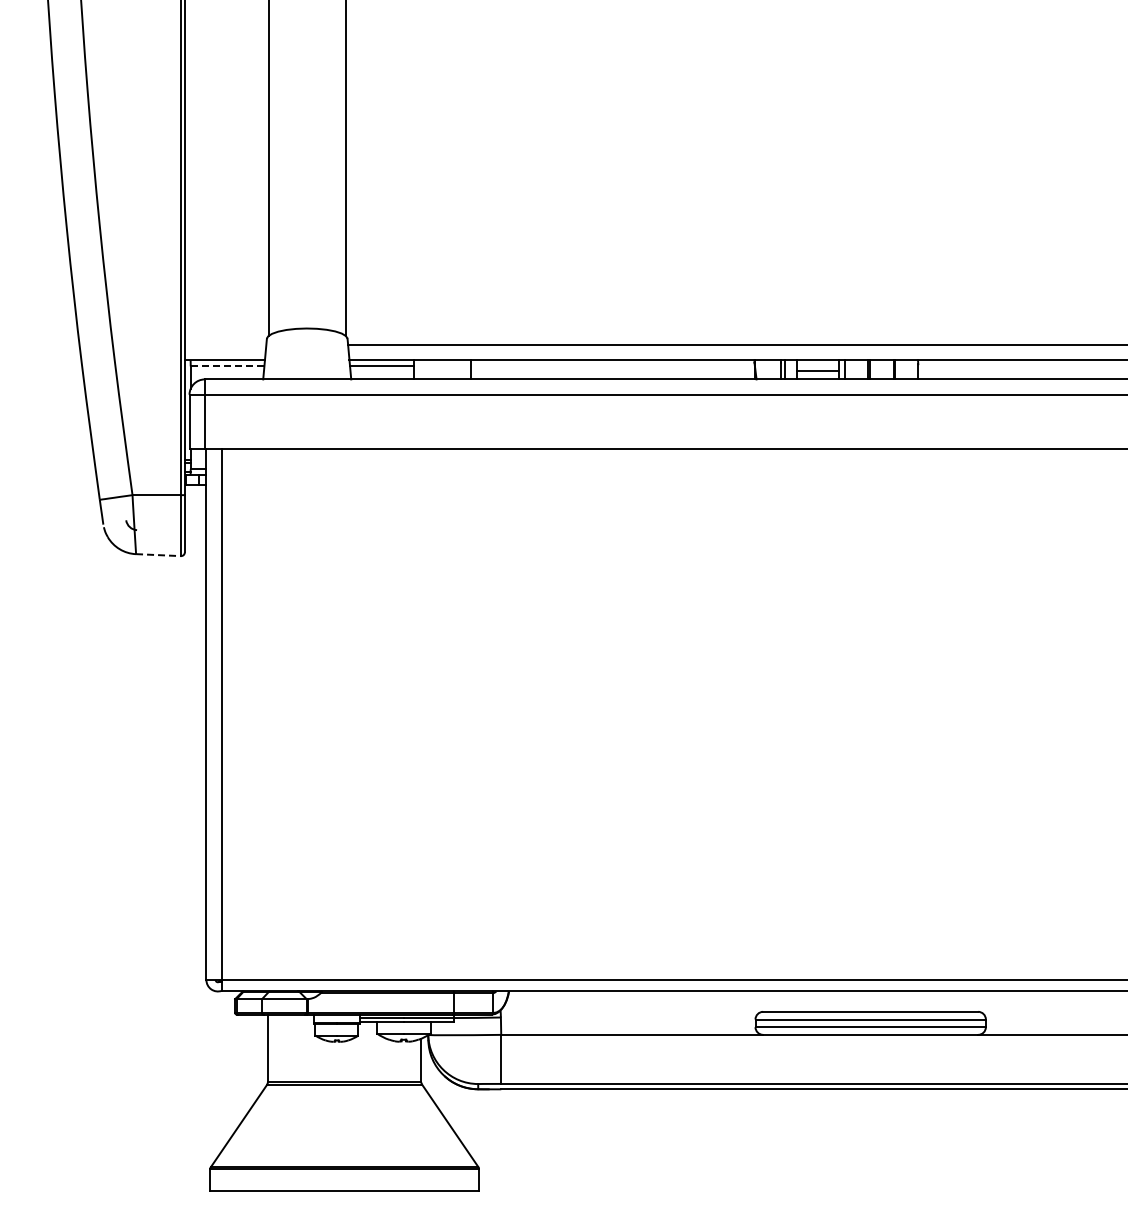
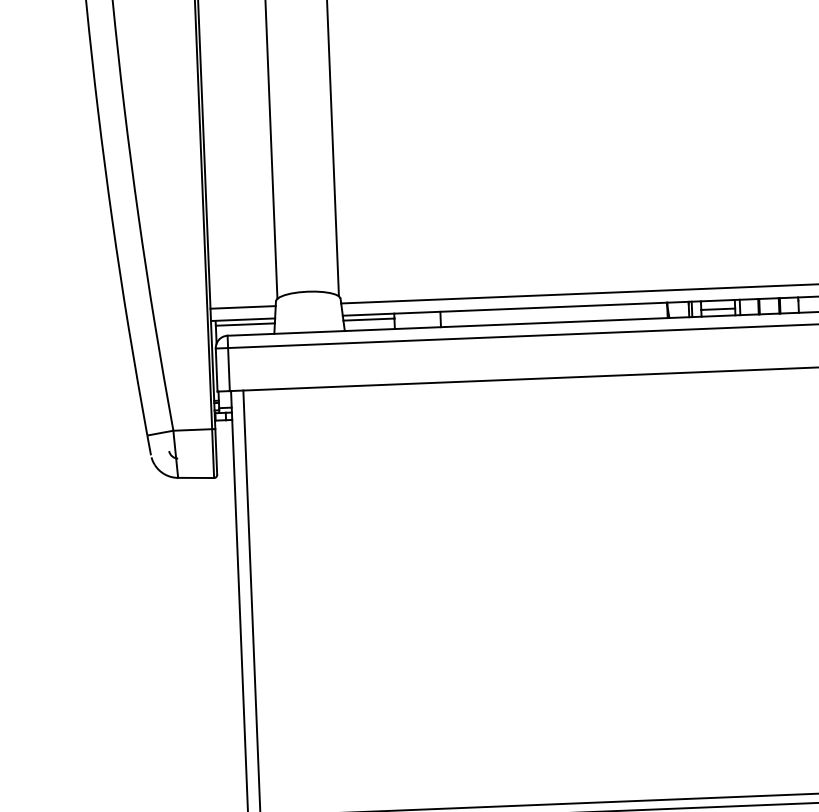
line: (225, 344) -> (243, 307), added
line: (227, 366) -> (245, 324), dashed -> solid
line: (158, 555) -> (196, 478), dashed -> solid

